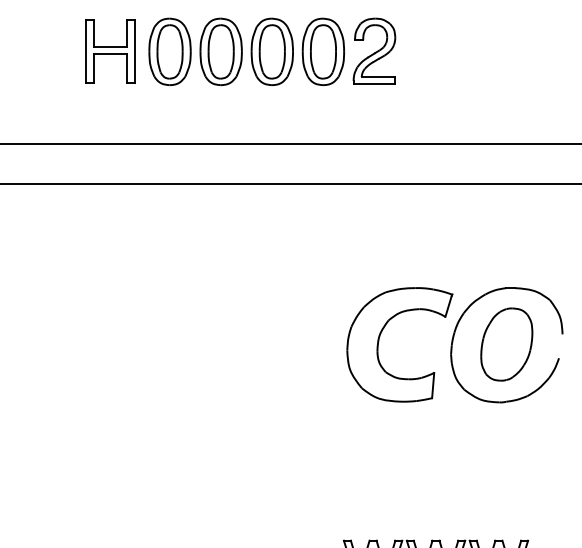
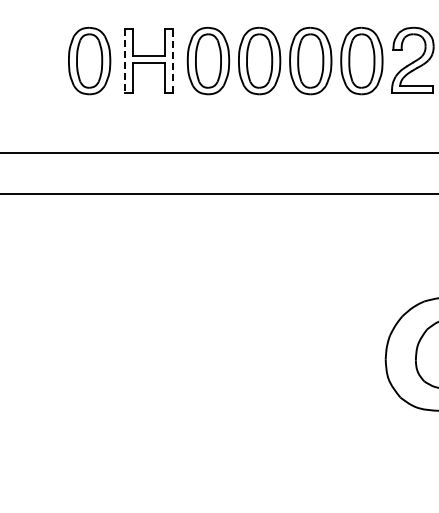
part: (50, 51) -> (88, 60), added
line: (86, 51) -> (124, 60), solid -> dashed
line: (134, 51) -> (172, 60), solid -> dashed

